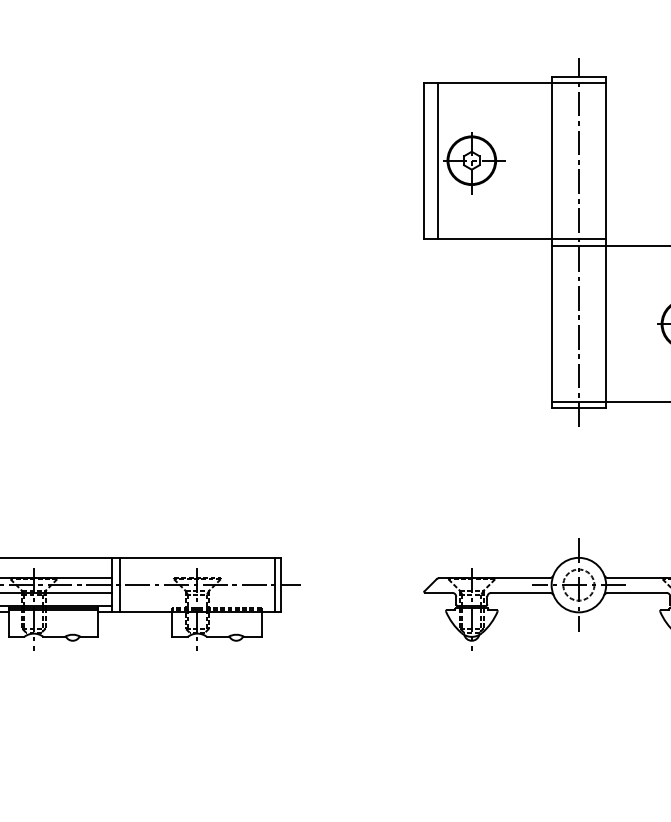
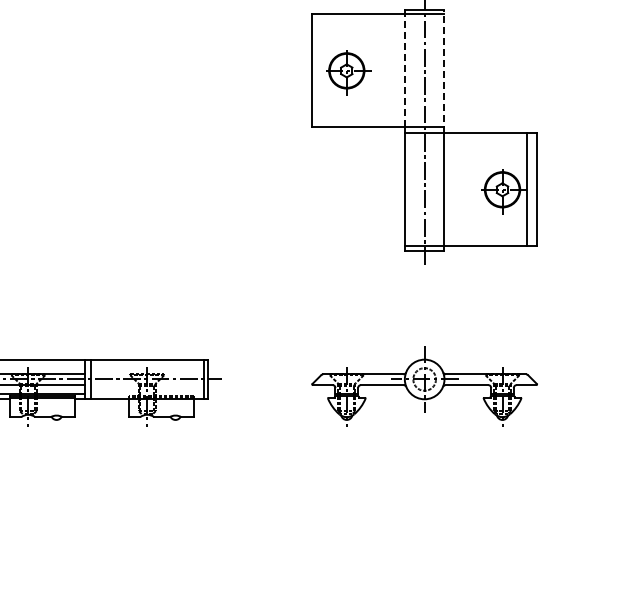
line: (438, 160) -> (322, 70), removed
line: (552, 160) -> (405, 70), solid -> dashed
line: (606, 161) -> (444, 71), solid -> dashed

